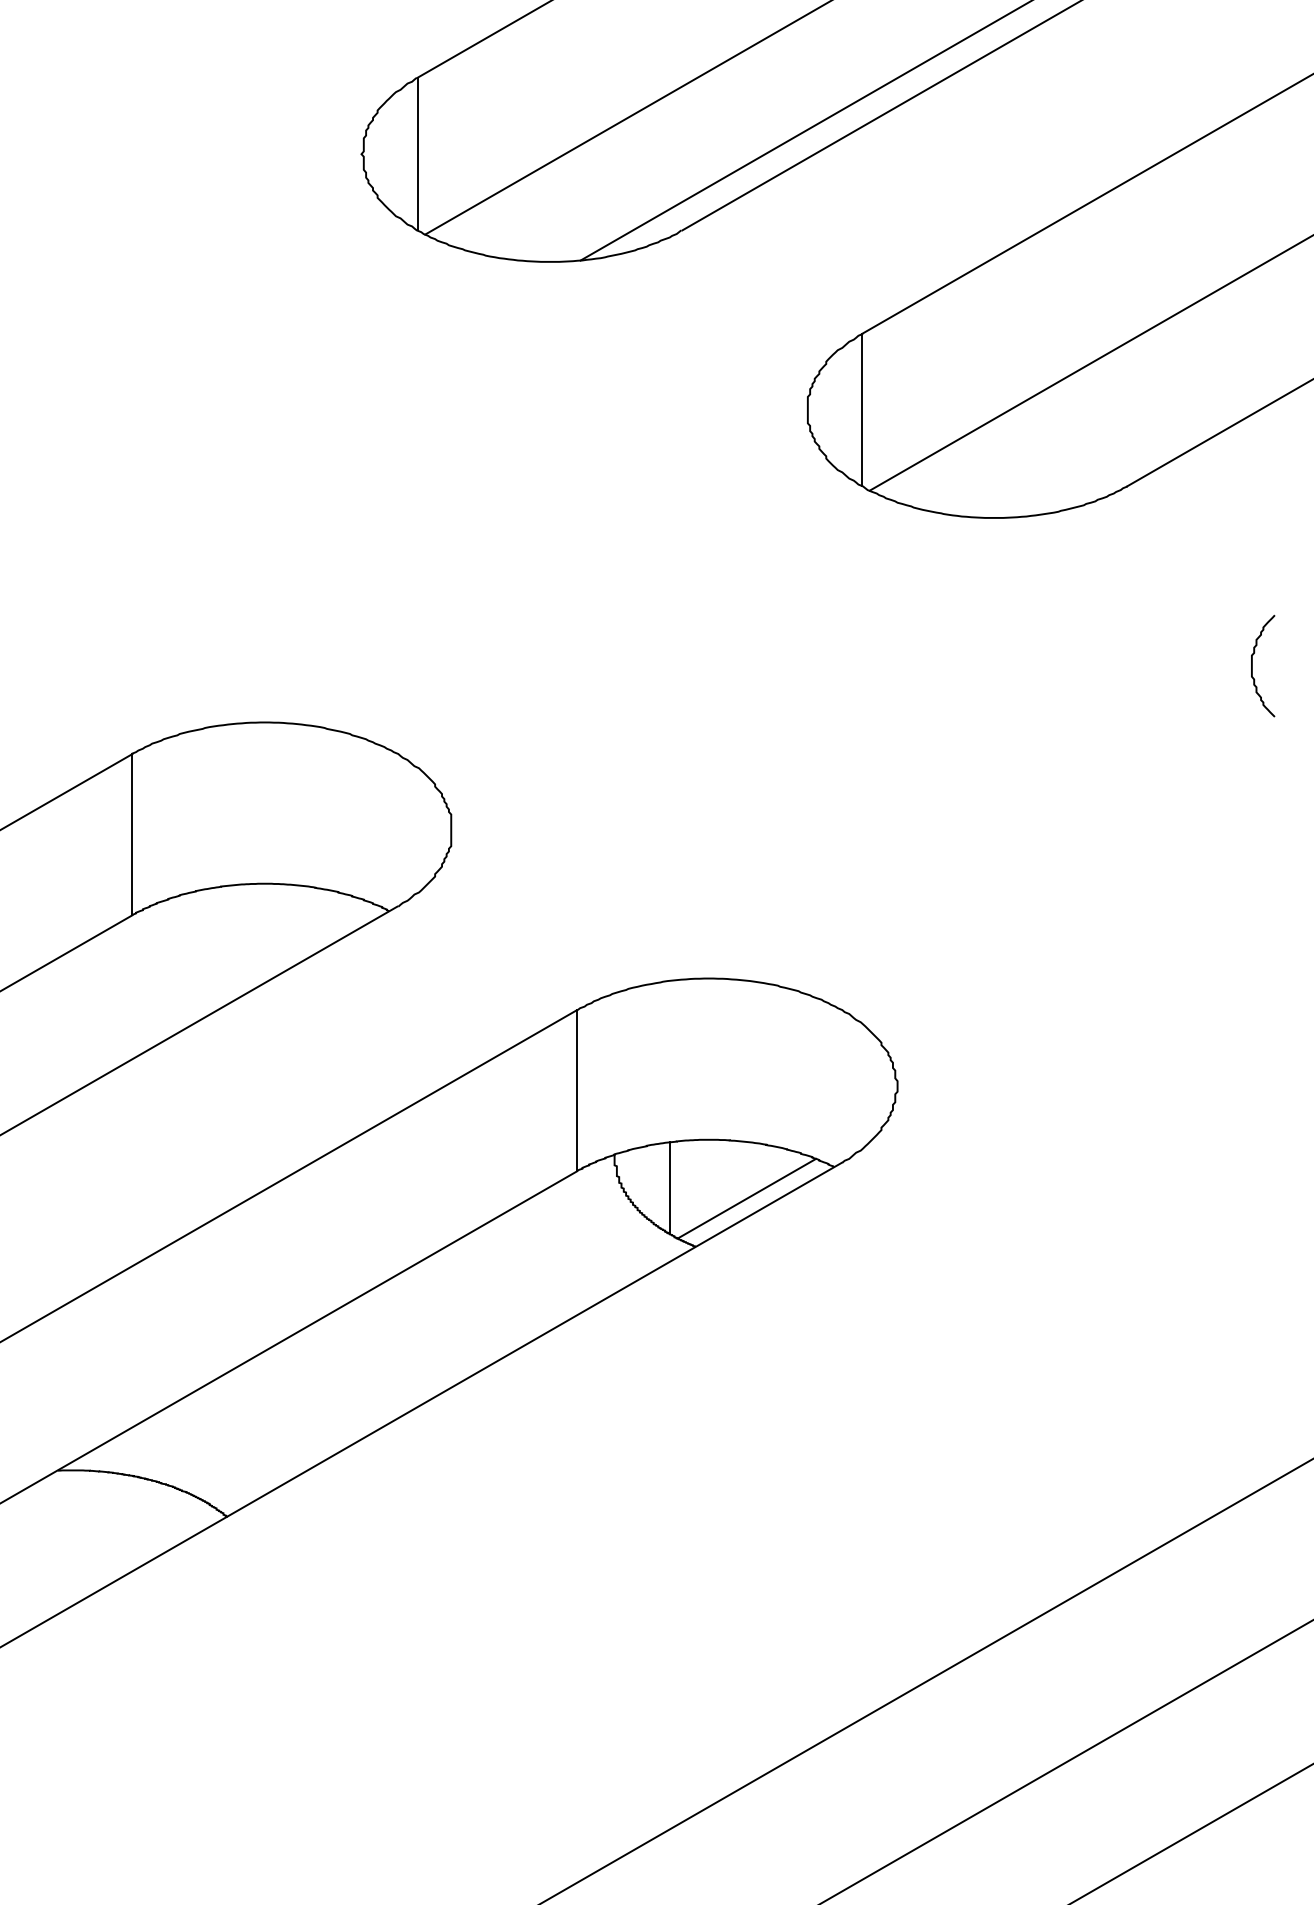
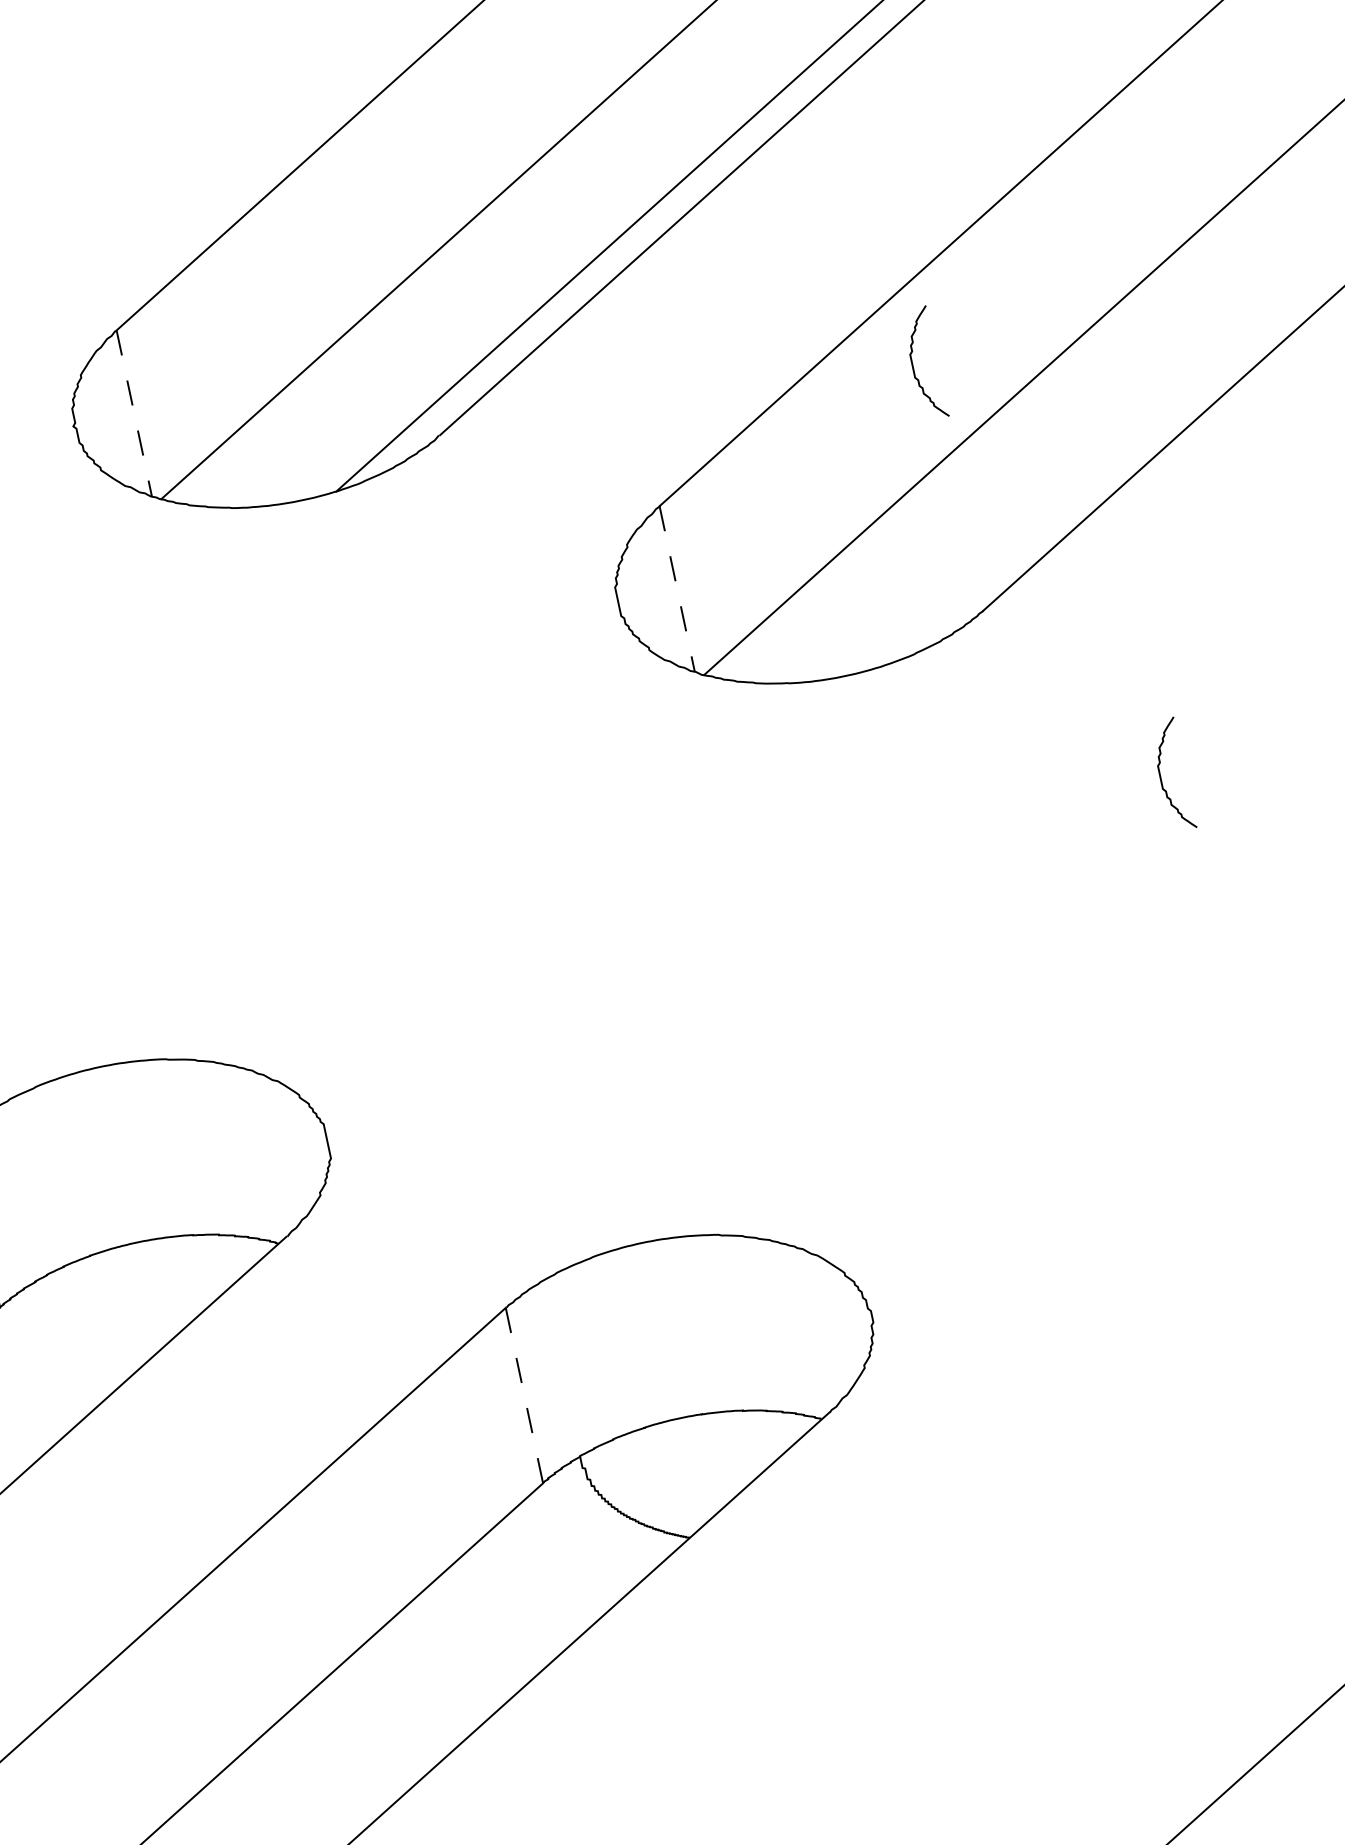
line: (417, 154) -> (134, 413), solid -> dashed
curve: (1111, 257) -> (913, 365), added
line: (862, 410) -> (677, 589), solid -> dashed
line: (577, 1090) -> (524, 1395), solid -> dashed
line: (670, 1188) -> (648, 1480), removed
line: (746, 1198) -> (733, 1473), removed

